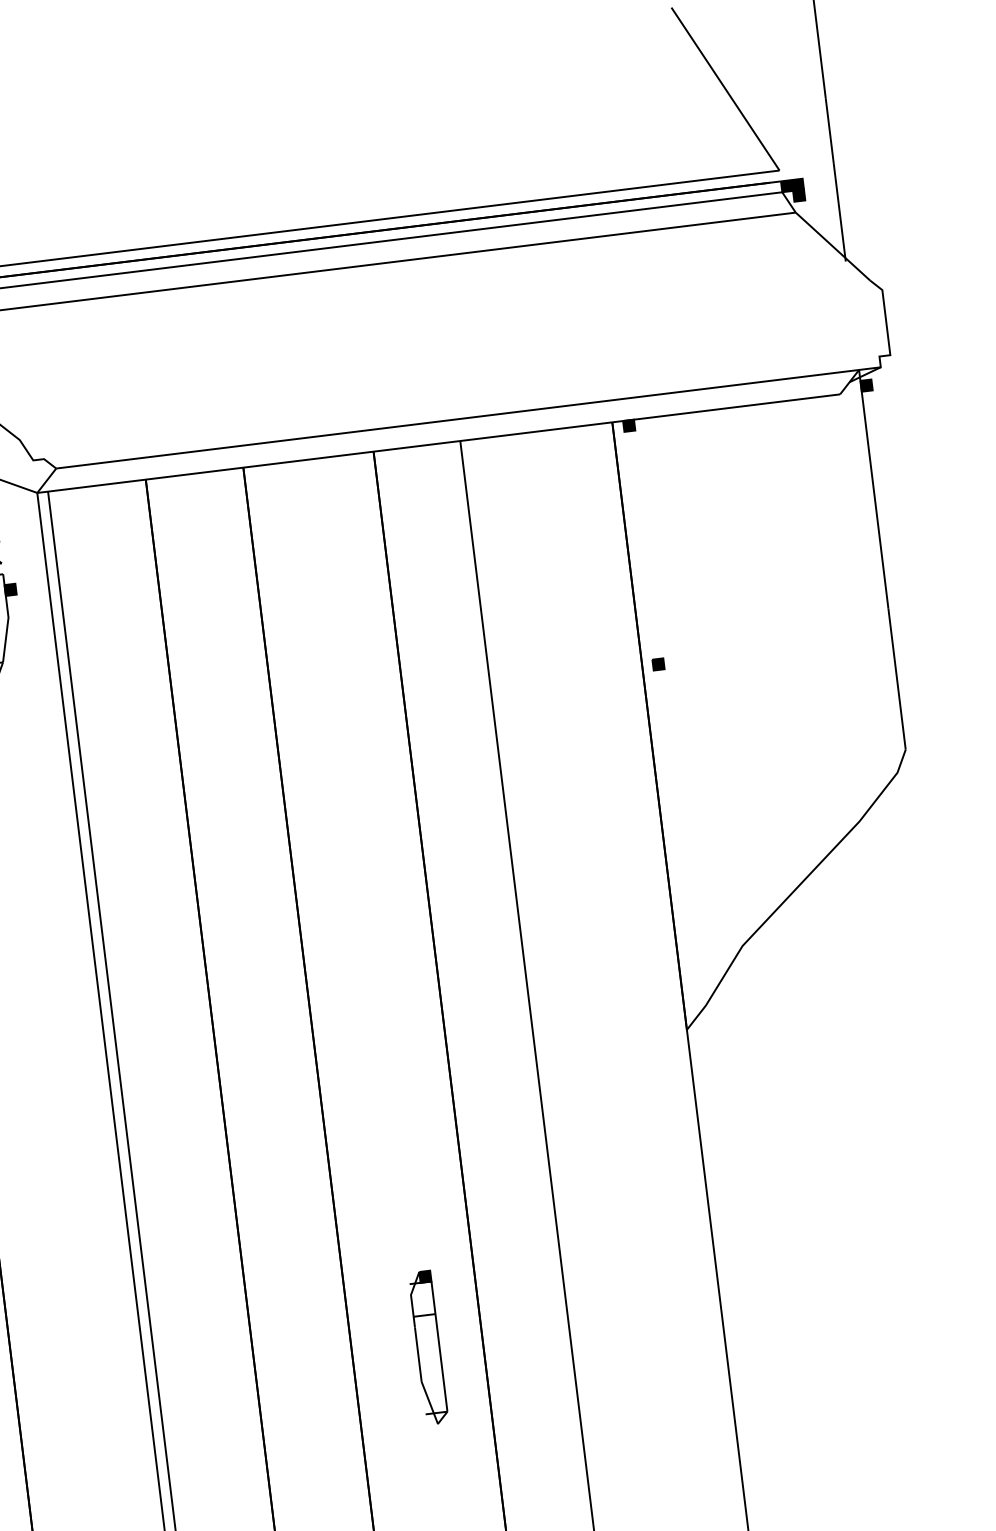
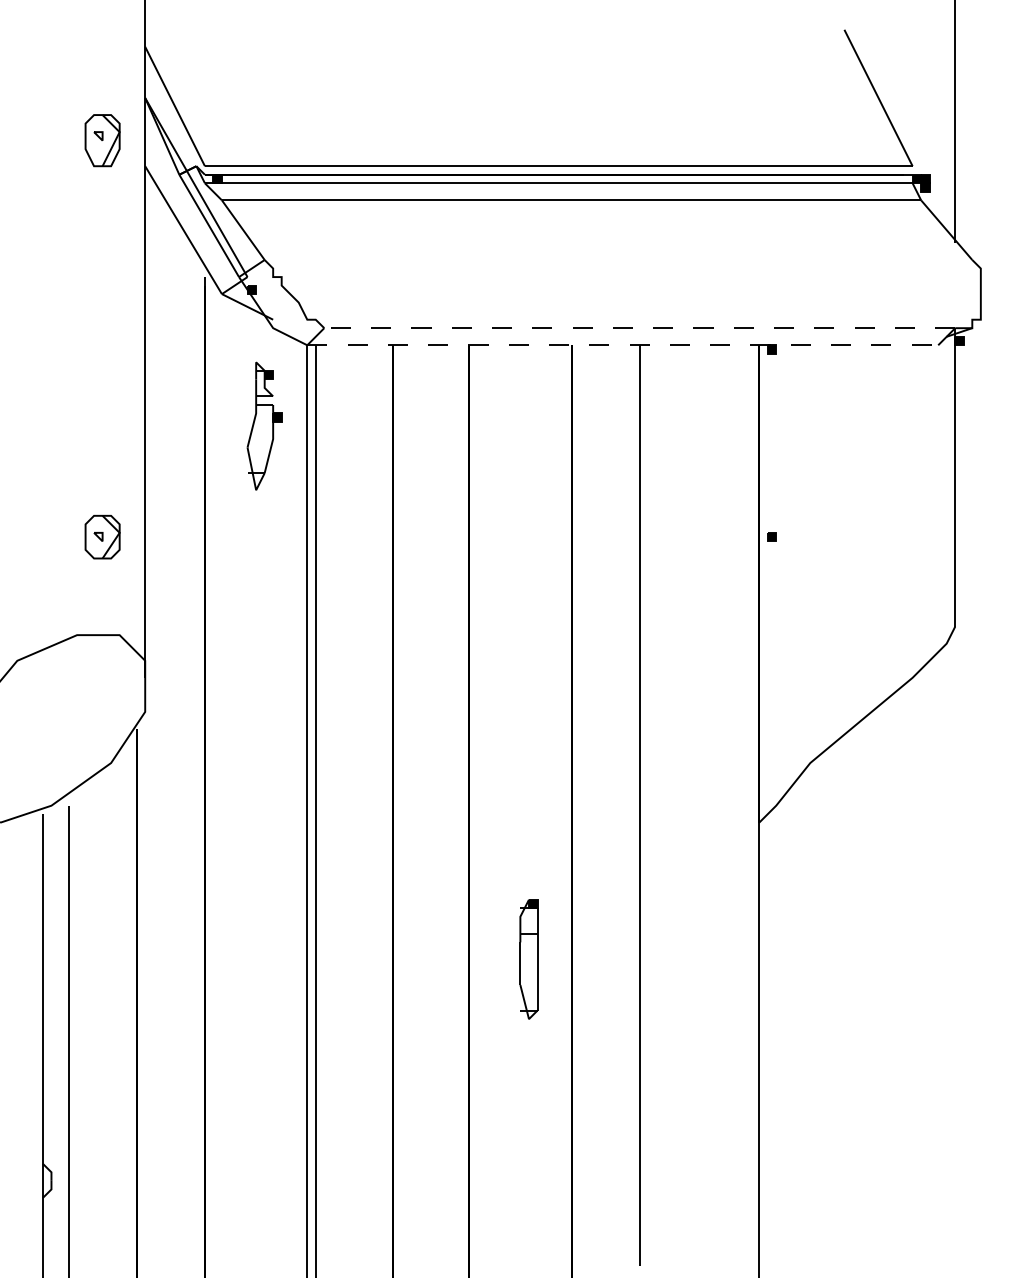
line: (457, 419) -> (639, 328), solid -> dashed
line: (439, 443) -> (623, 345), solid -> dashed
part: (428, 1348) -> (528, 959), moved

